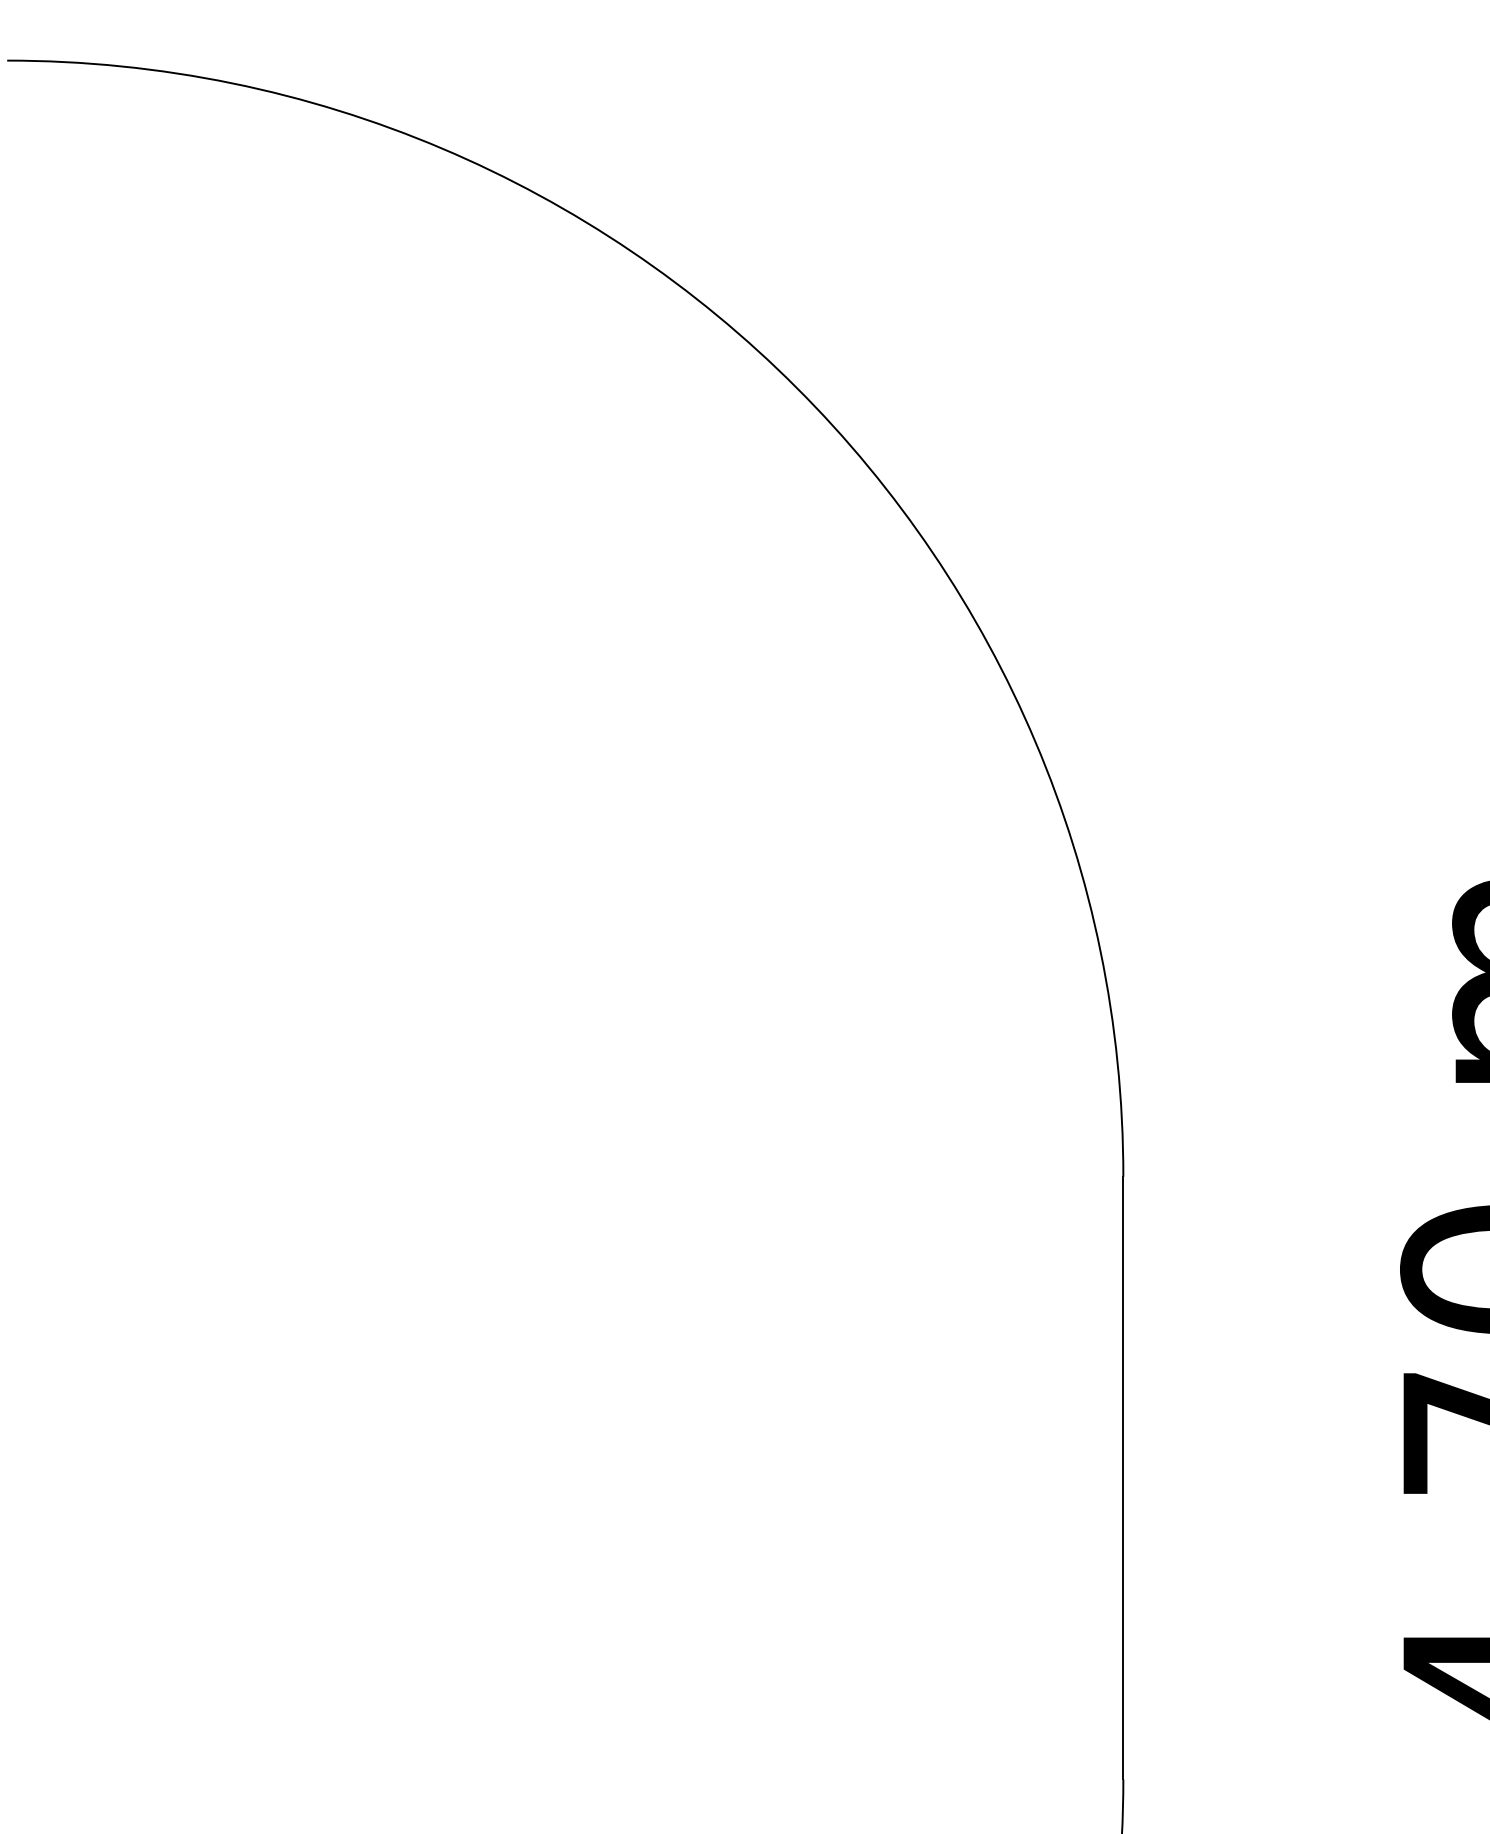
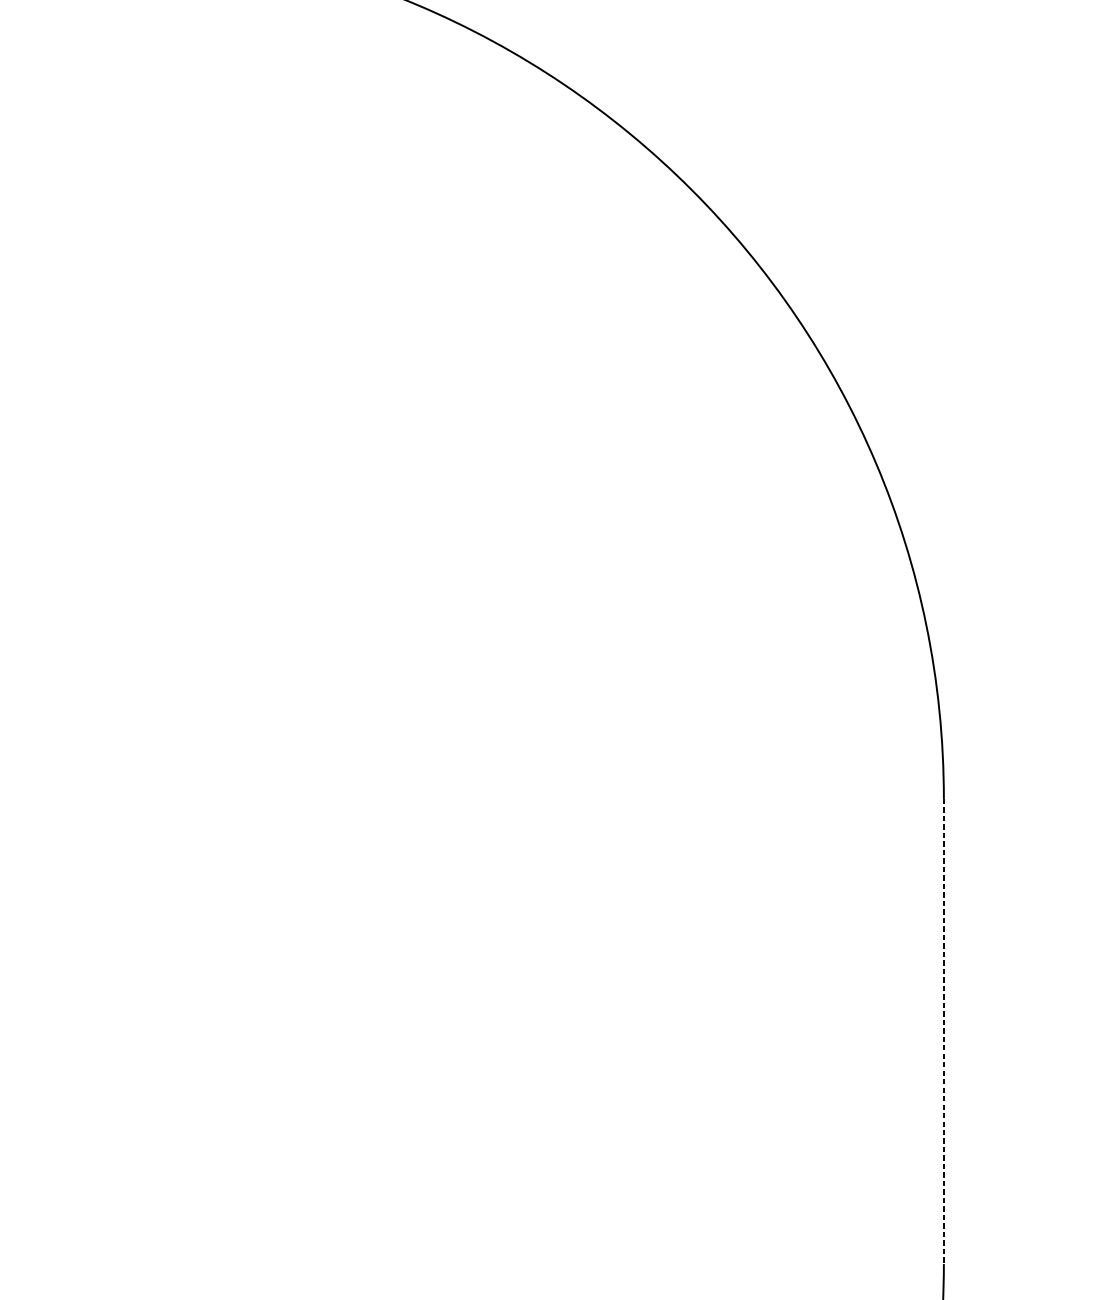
line: (1123, 1478) -> (944, 1031), solid -> dashed

